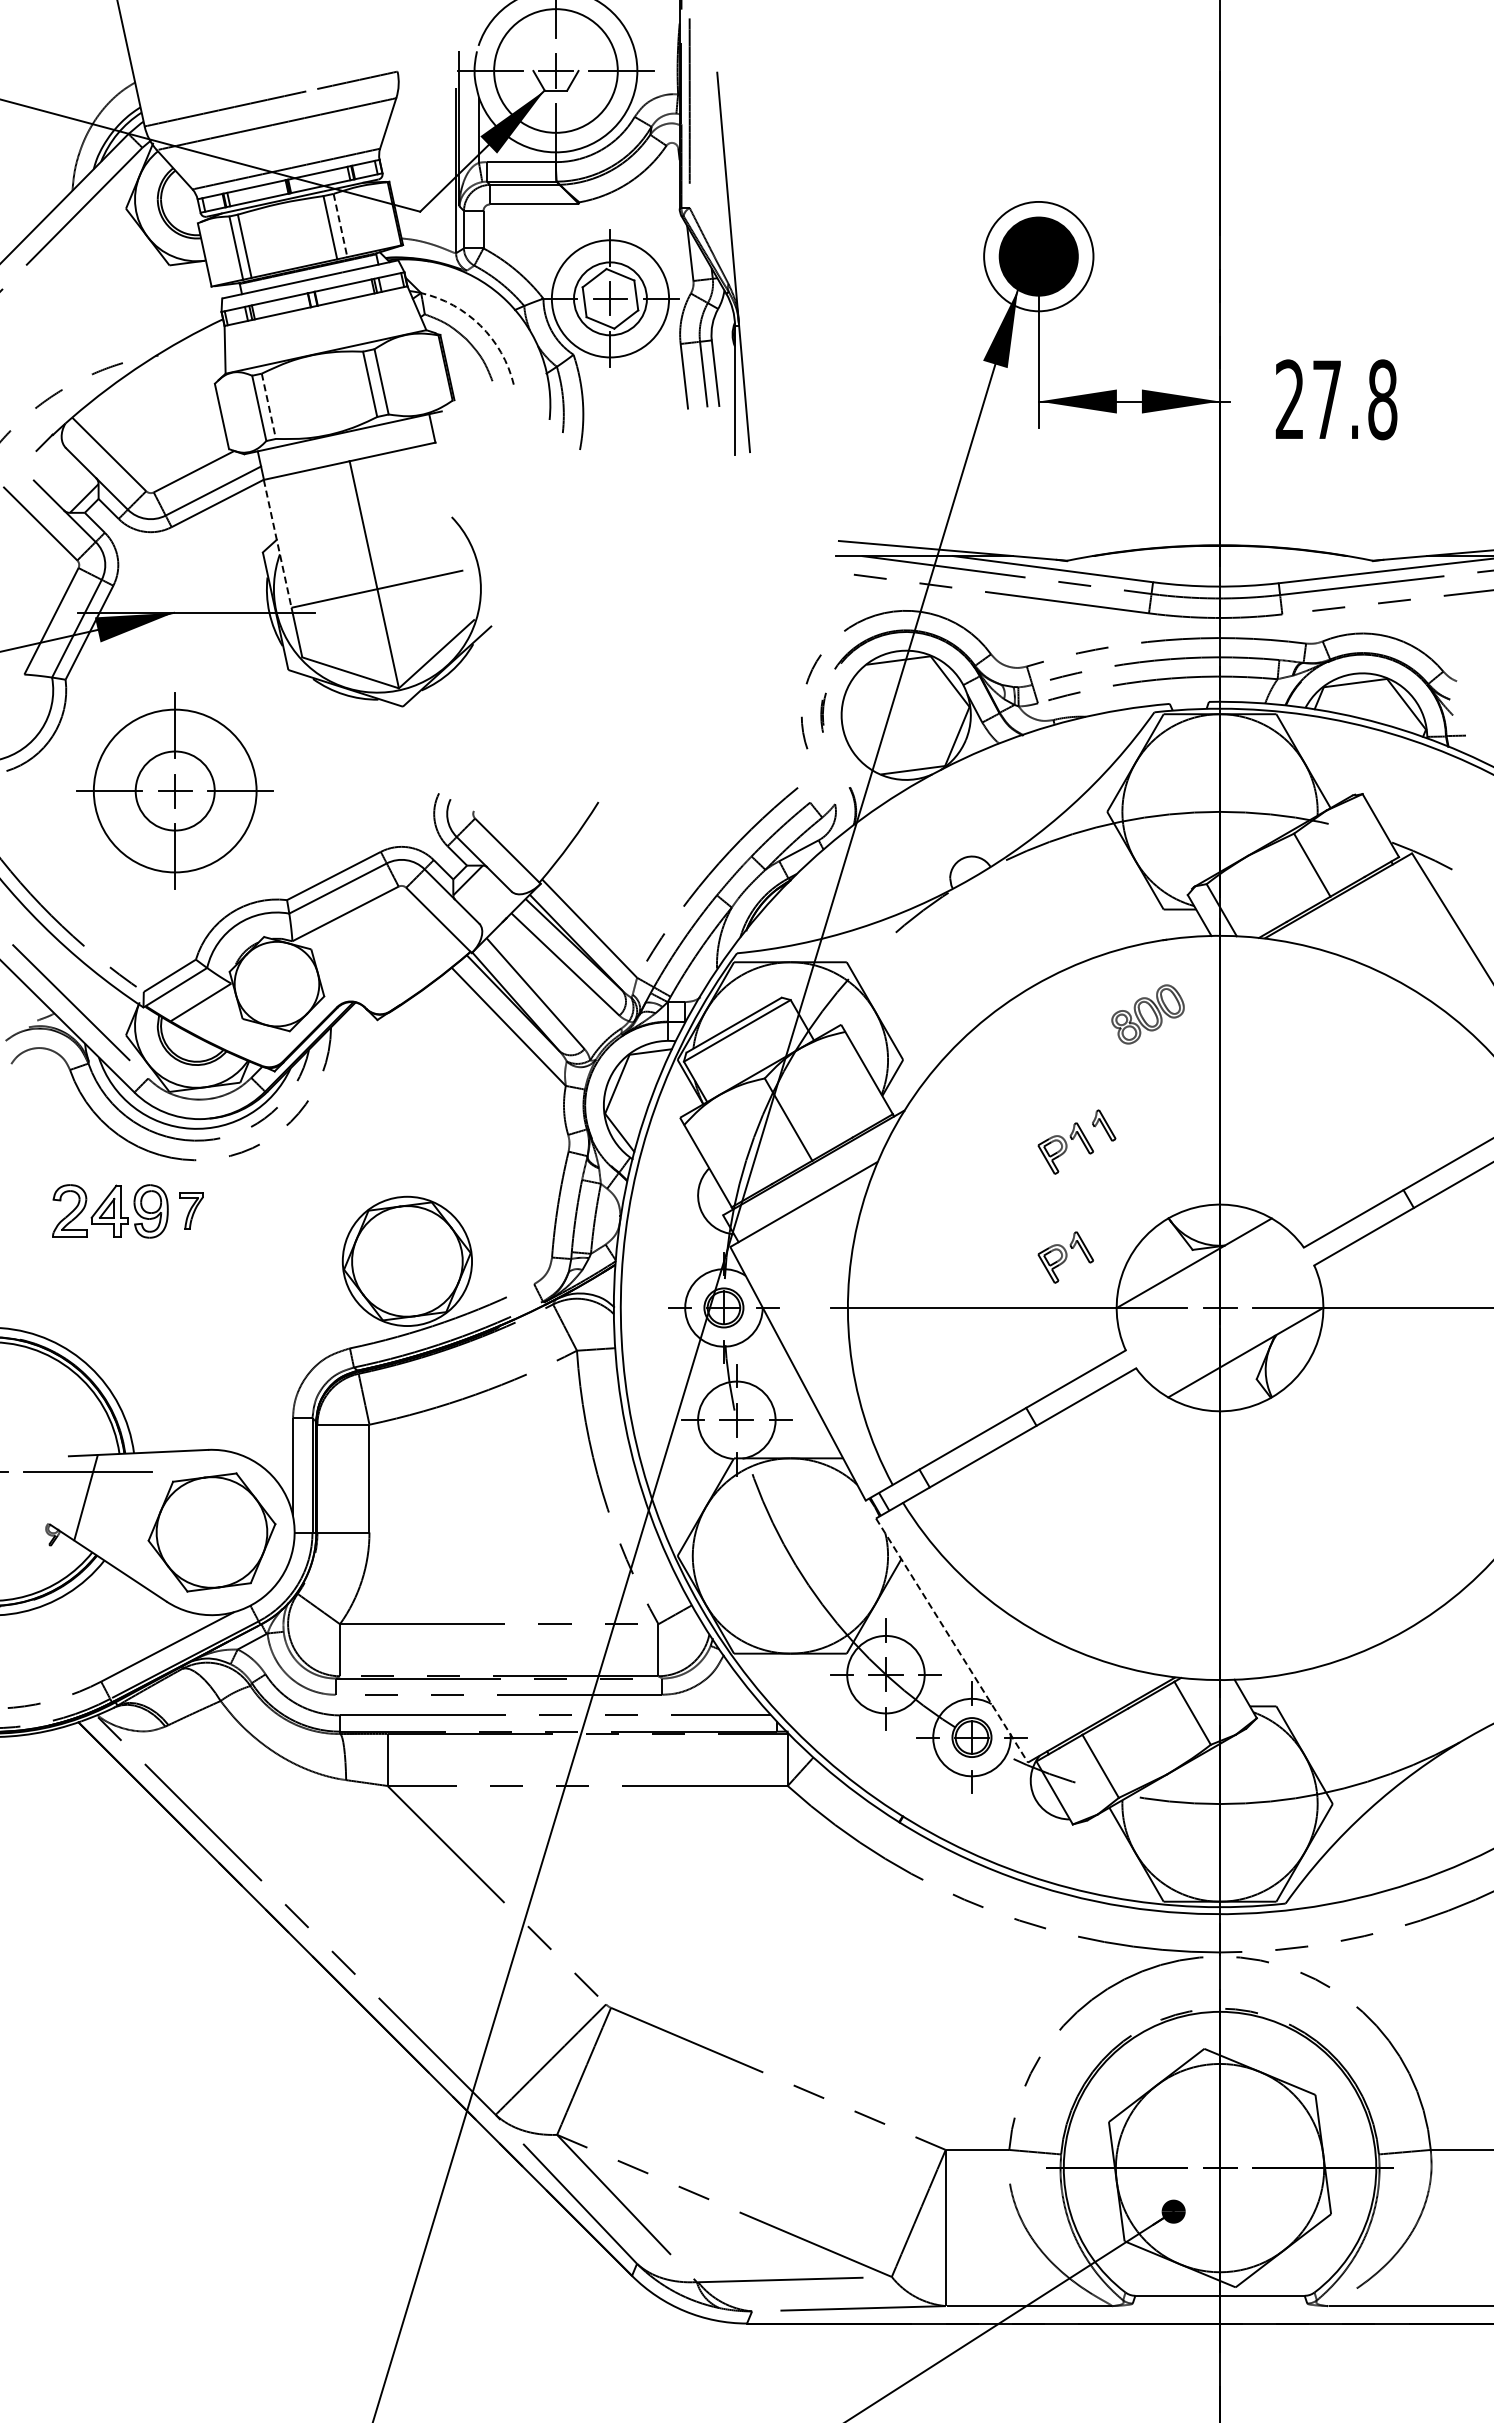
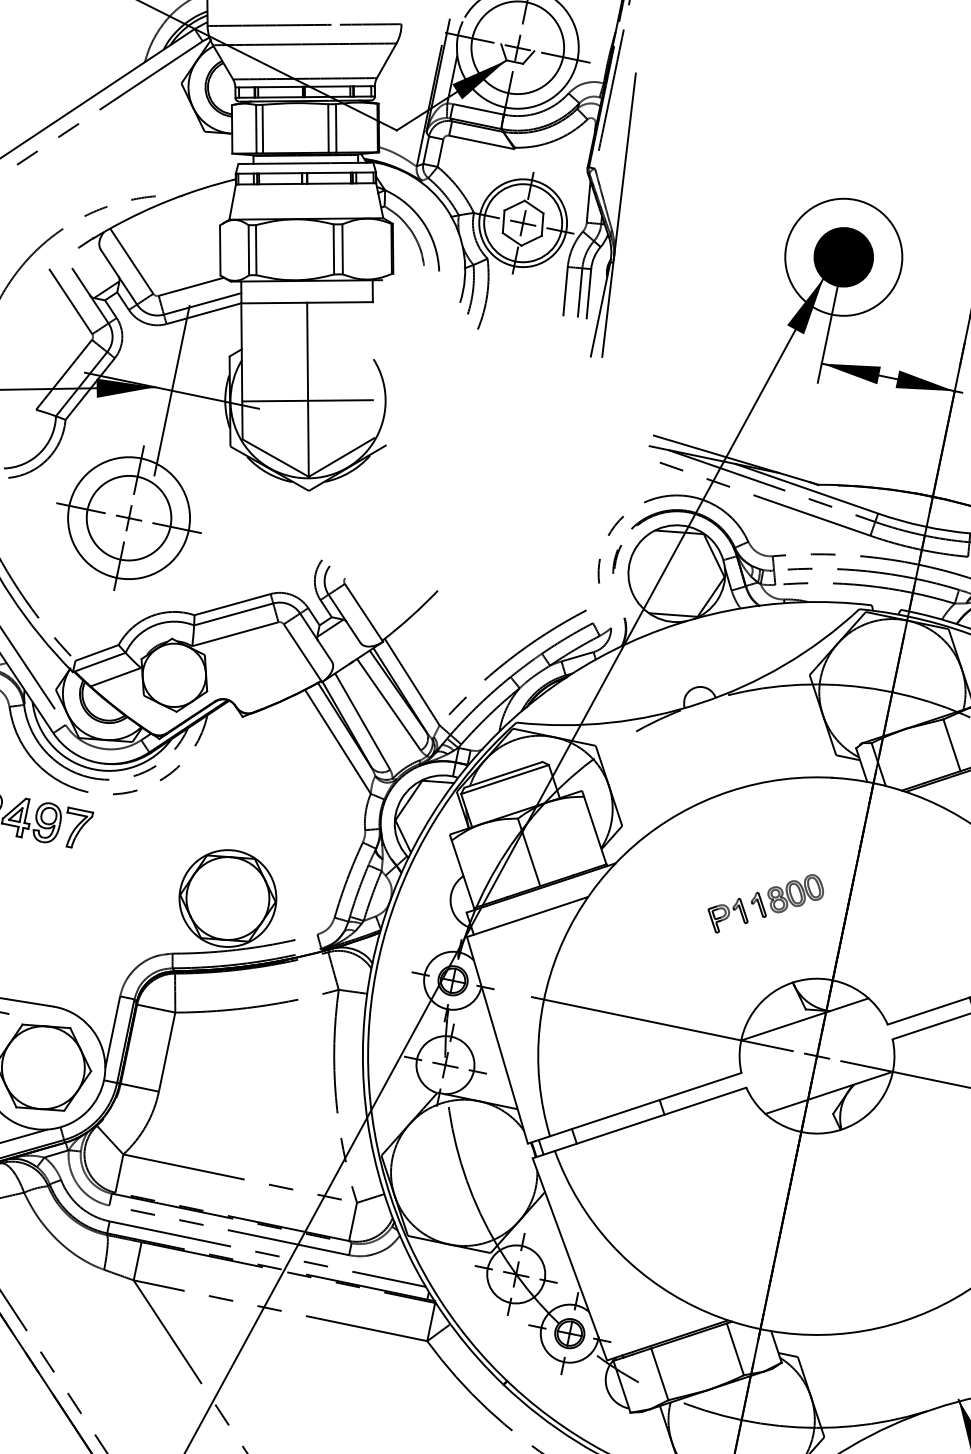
line: (340, 226) -> (336, 129), dashed -> solid
circle: (1038, 256) -> (843, 257), size x1.43
circle: (610, 298) -> (523, 222), size x1.43
arc: (480, 325) -> (423, 223), dashed -> solid
line: (268, 406) -> (255, 250), dashed -> solid
line: (277, 544) -> (241, 352), dashed -> solid
line: (196, 612) -> (171, 390), added
circle: (174, 790) -> (128, 517), size x1.43
part: (1147, 1014) -> (795, 893), moved
part: (191, 1211) -> (77, 829), size x1.43
part: (1065, 1257) -> (711, 995), removed
line: (952, 1640) -> (570, 1259), dashed -> solid

